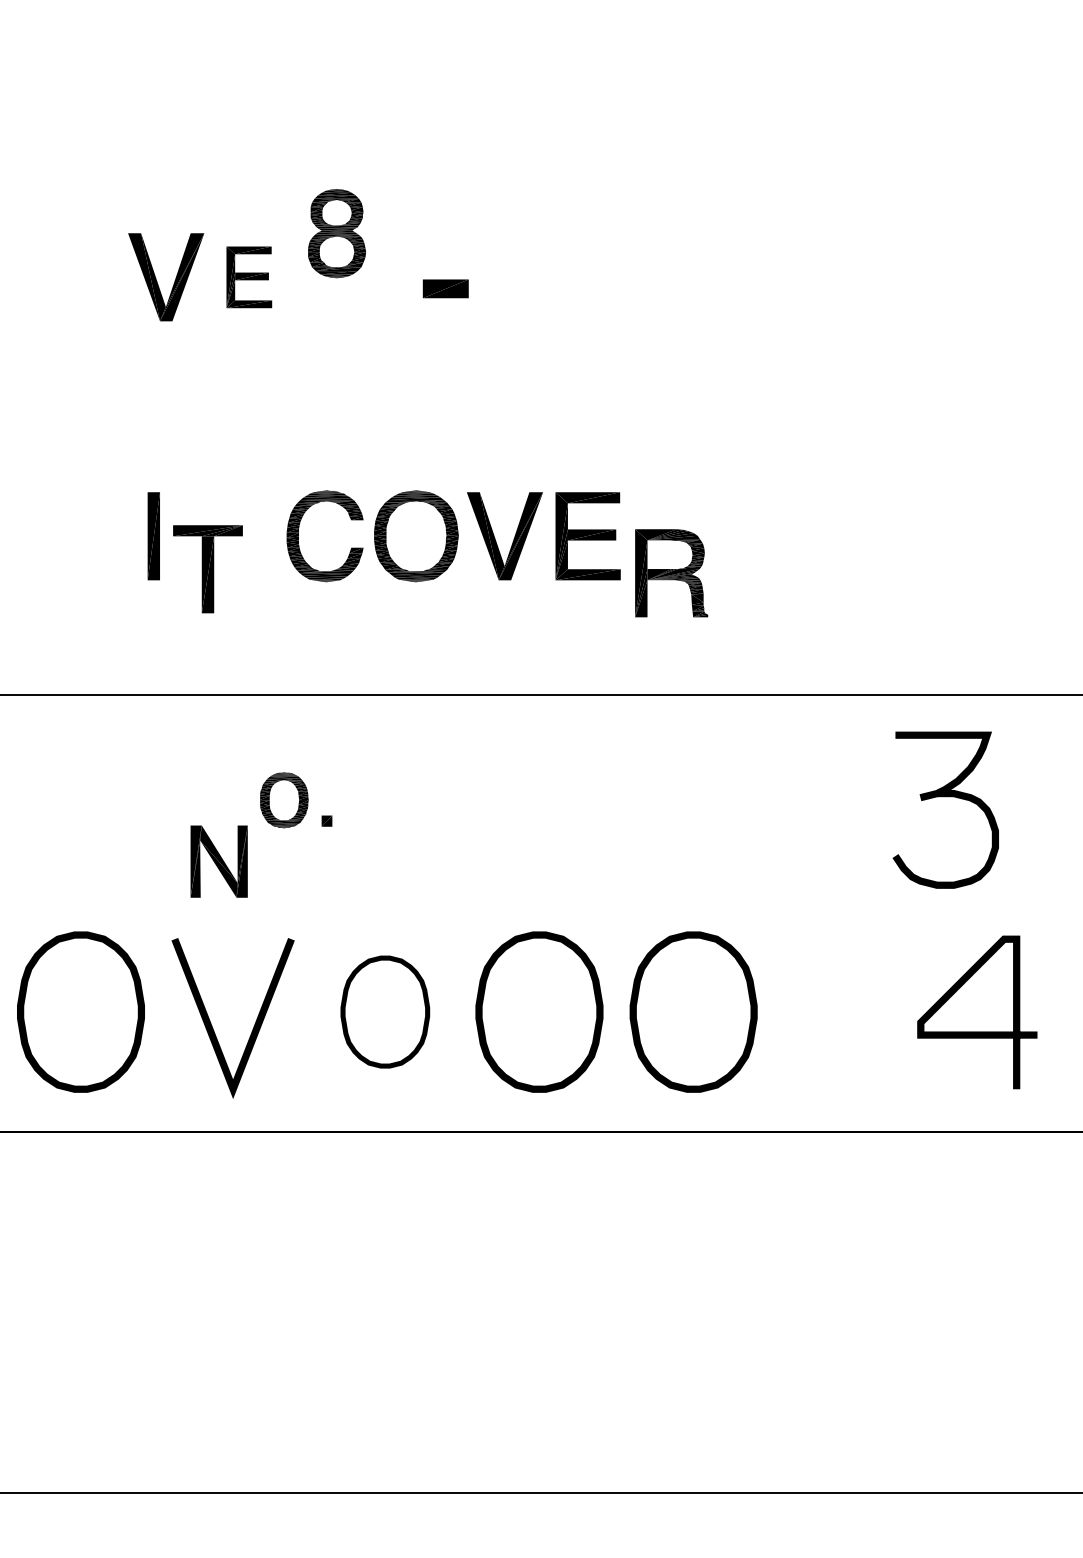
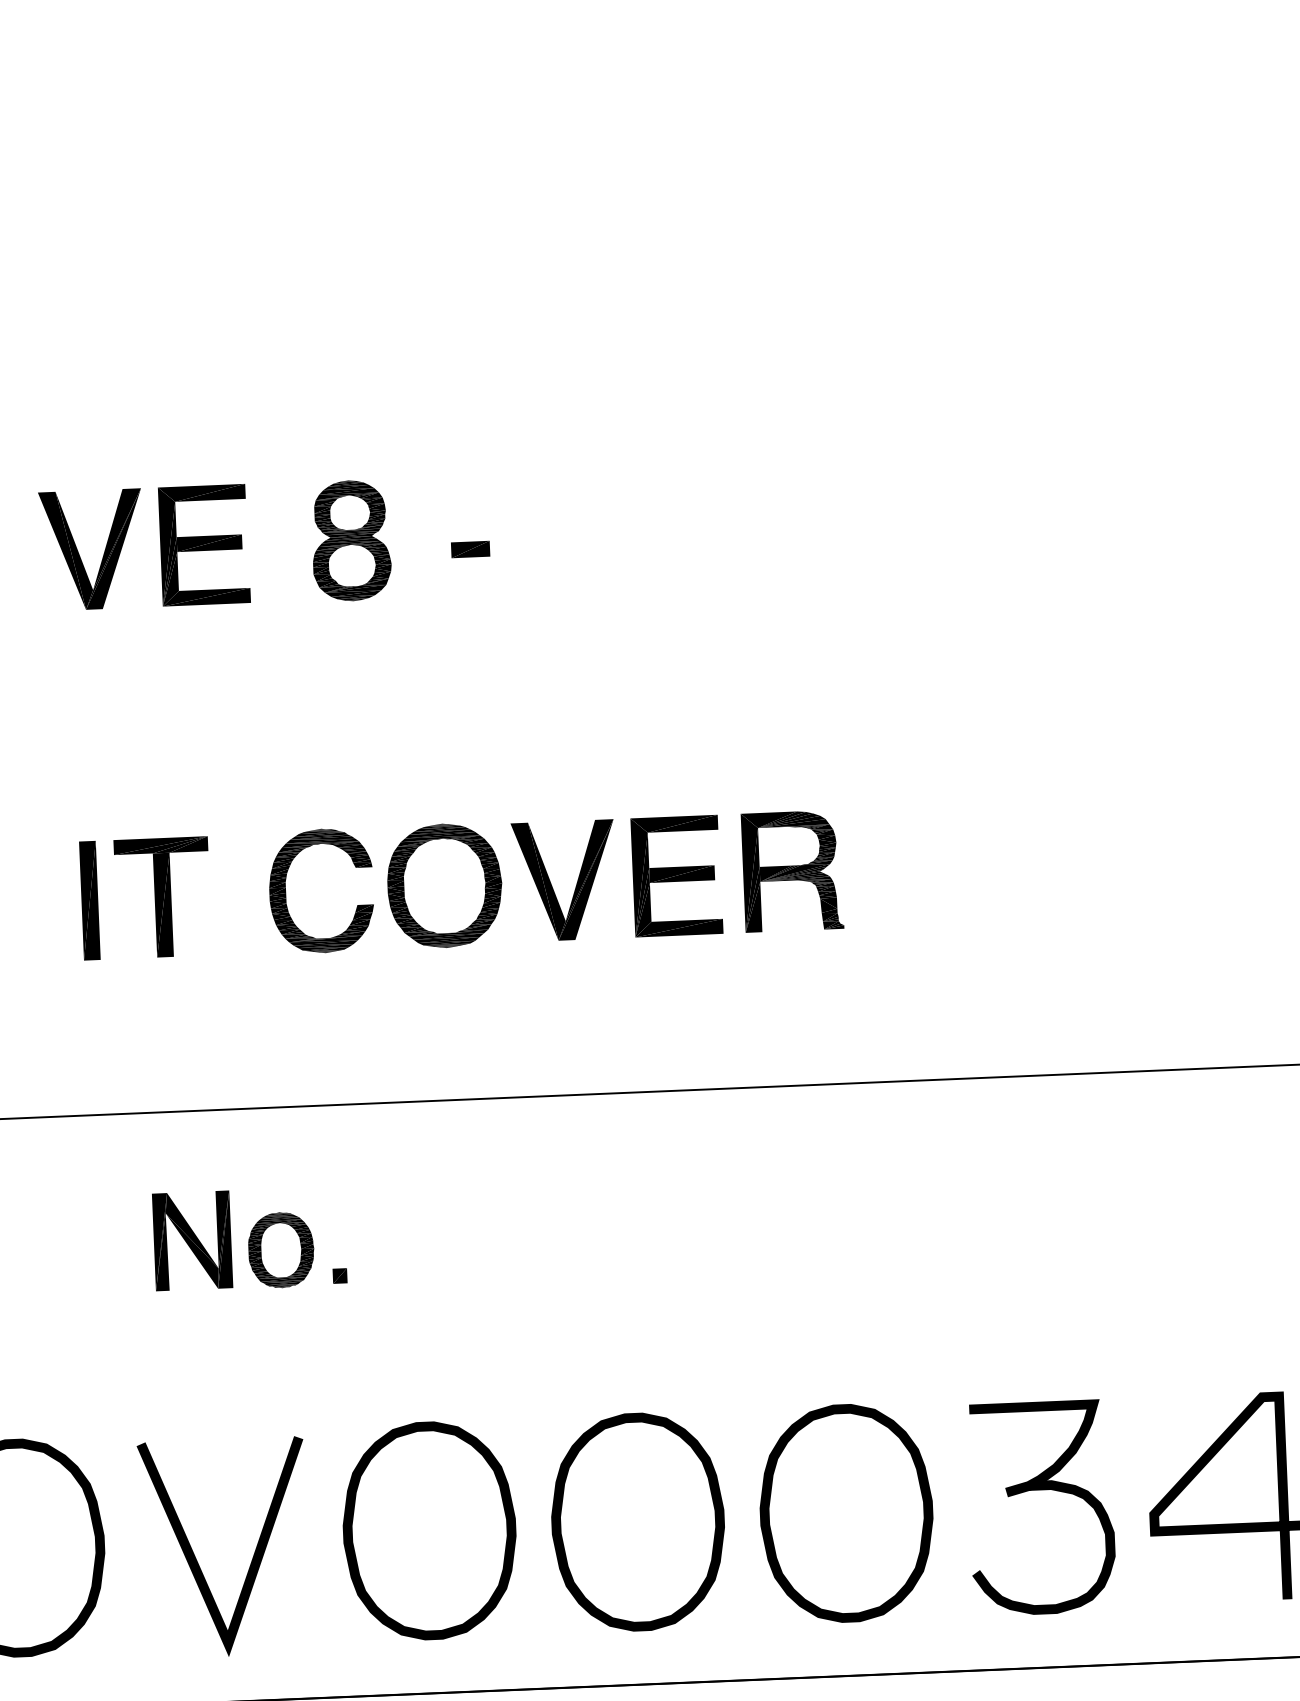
part: (337, 233) -> (351, 540), moved
part: (248, 277) -> (203, 545), size x1.43
part: (445, 288) -> (470, 549), size x0.62
part: (207, 569) -> (162, 897), moved
part: (671, 573) -> (792, 871), moved
part: (945, 797) -> (1040, 1490), moved
part: (218, 861) -> (191, 1240), moved
part: (385, 1011) -> (429, 1530), size x1.43

